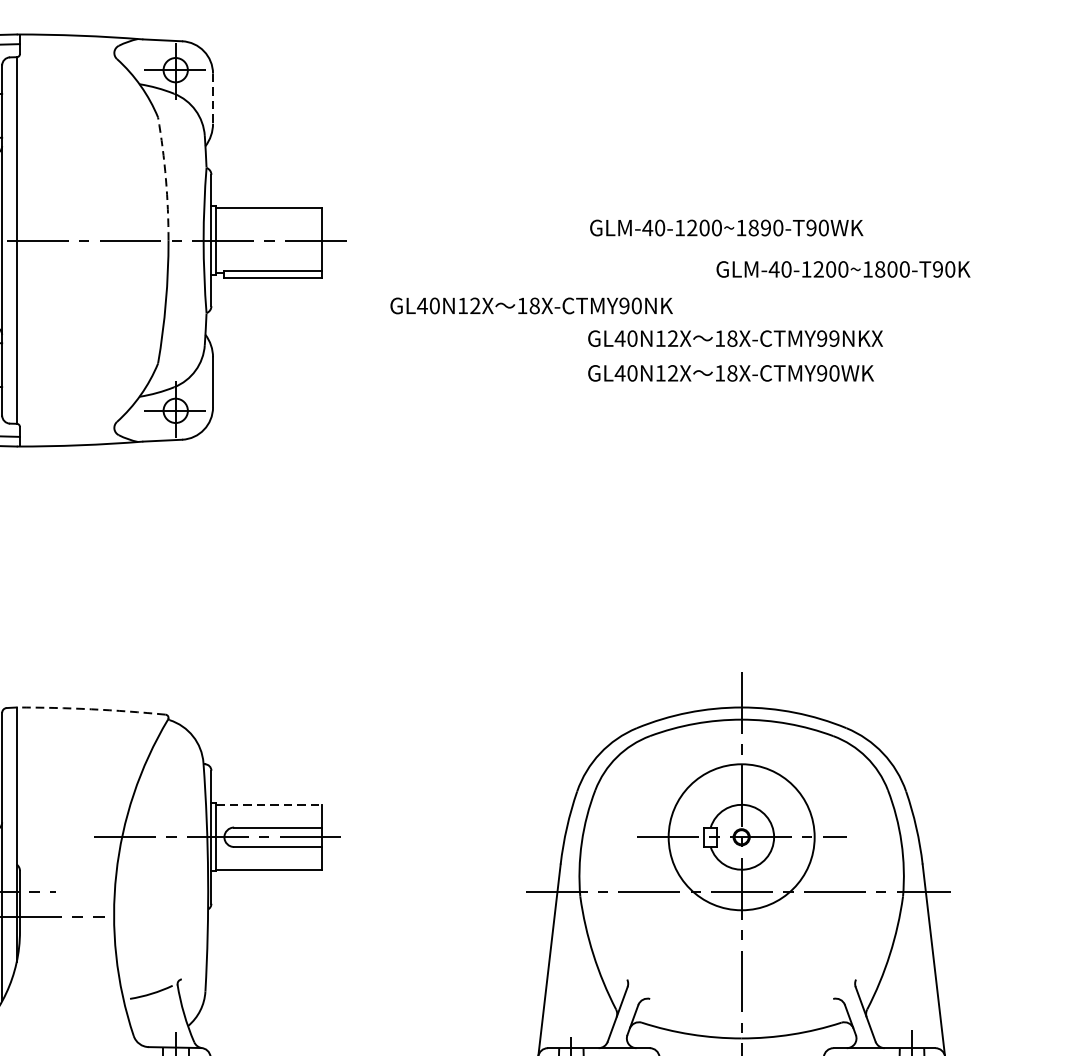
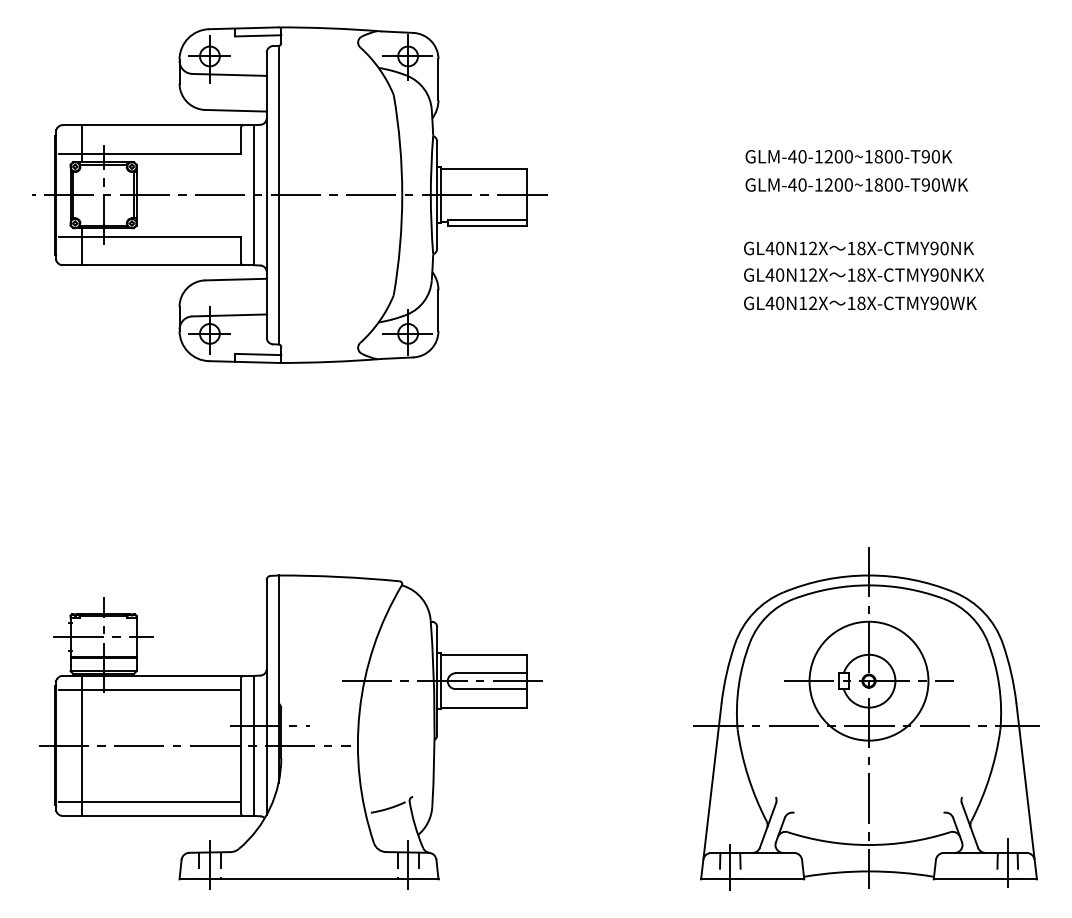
line: (213, 99) -> (438, 80), dashed -> solid
arc: (166, 178) -> (400, 144), dashed -> solid
text: (765, 227) -> (888, 184), GLM-40-1200~1890-T90WK -> GLM-40-1200~1800-T90WK
text: (842, 269) -> (848, 156), moved
text: (531, 305) -> (858, 248), moved
text: (834, 337) -> (944, 274), 18X-CTMY99NKX -> 18X-CTMY90NKX
arc: (91, 708) -> (339, 576), dashed -> solid
line: (269, 804) -> (484, 654), dashed -> solid

